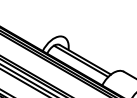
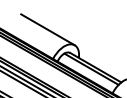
line: (37, 21) -> (47, 29), added

